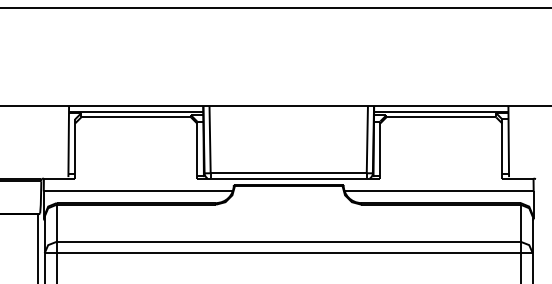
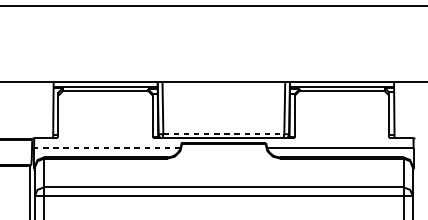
line: (289, 173) -> (224, 134), solid -> dashed
line: (137, 191) -> (106, 148), solid -> dashed

